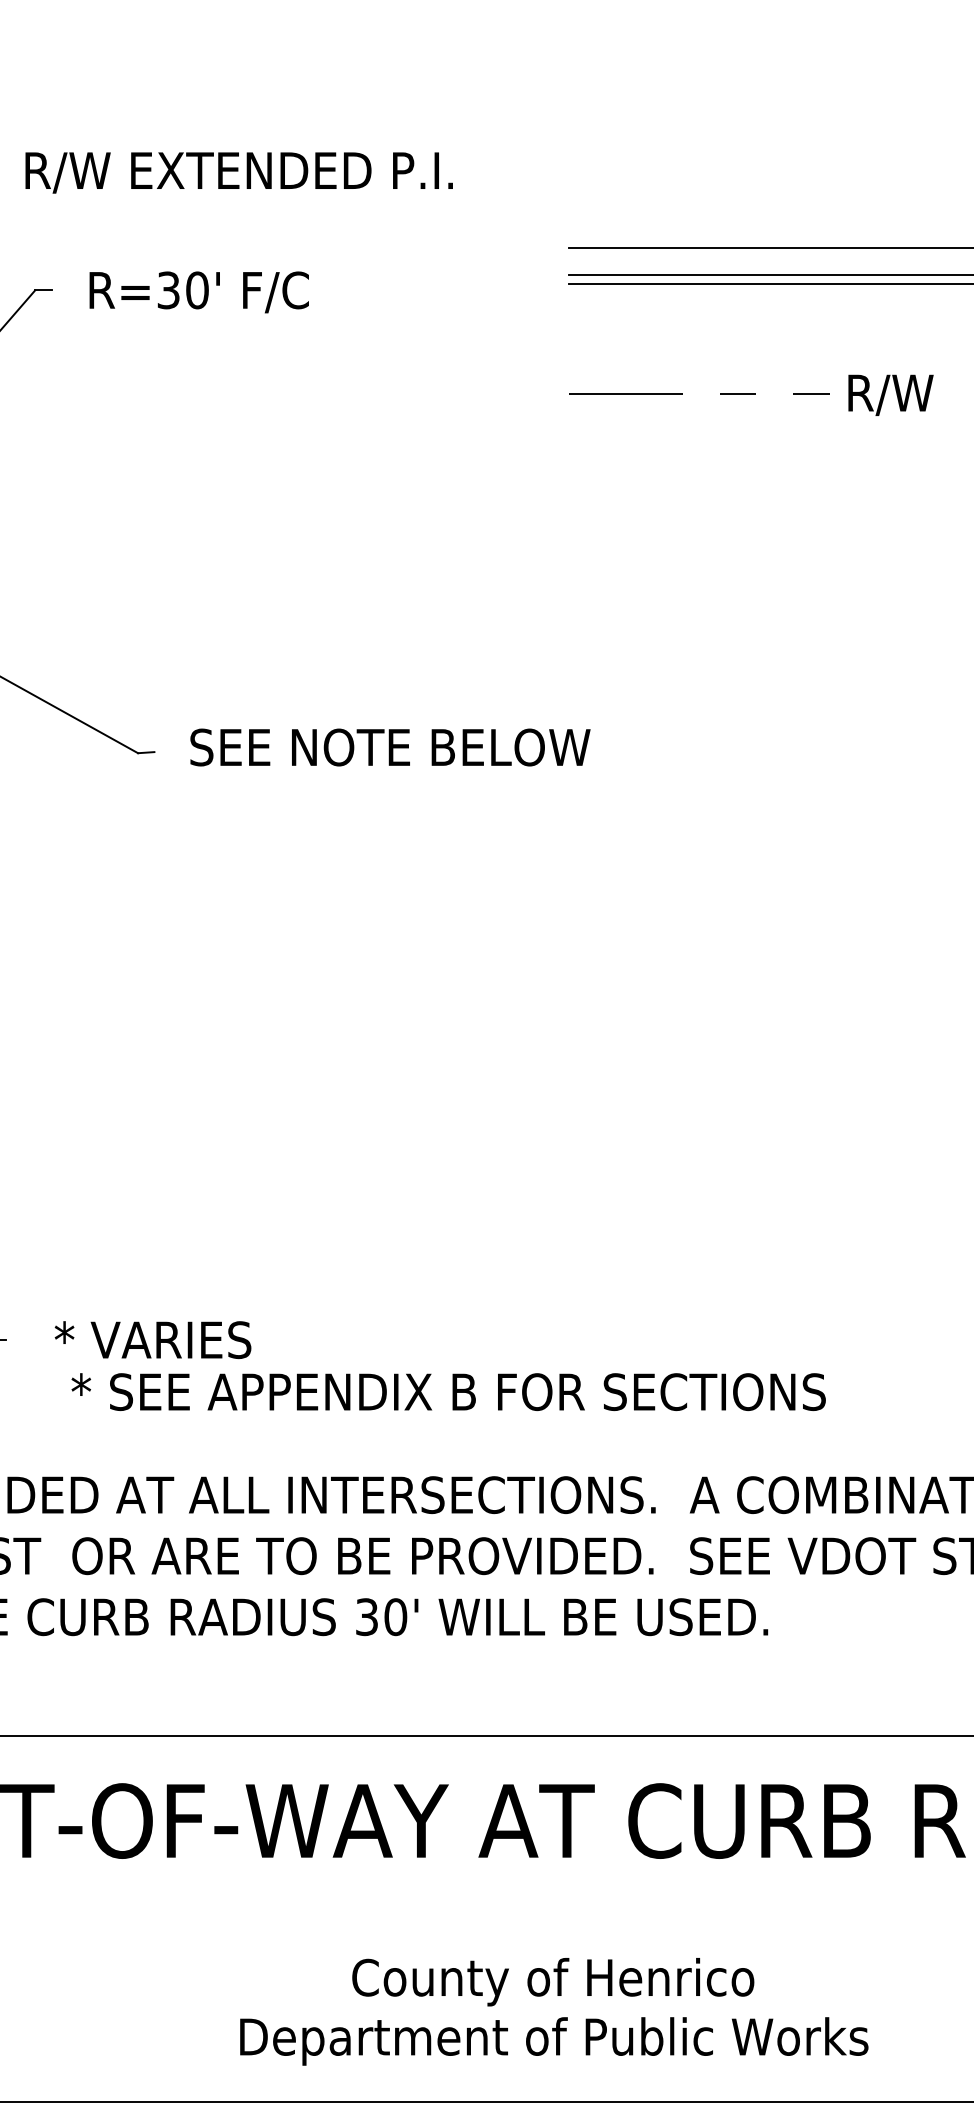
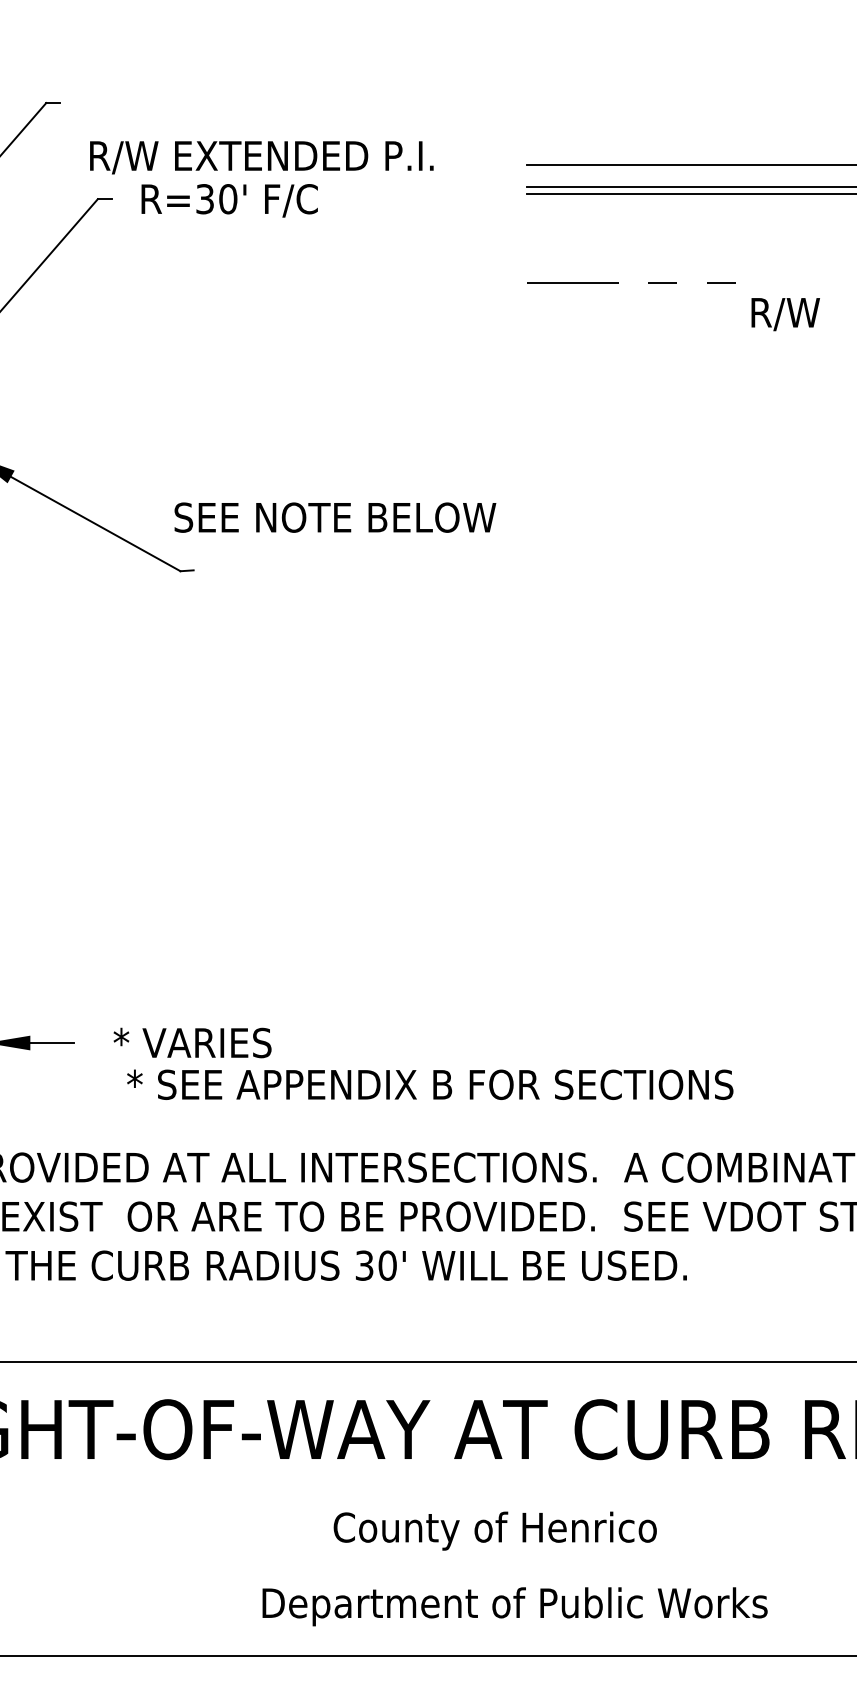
text: (238, 172) -> (261, 157), moved
text: (890, 395) -> (785, 314), moved
text: (390, 747) -> (335, 517), moved
text: (552, 1981) -> (494, 1530), moved

